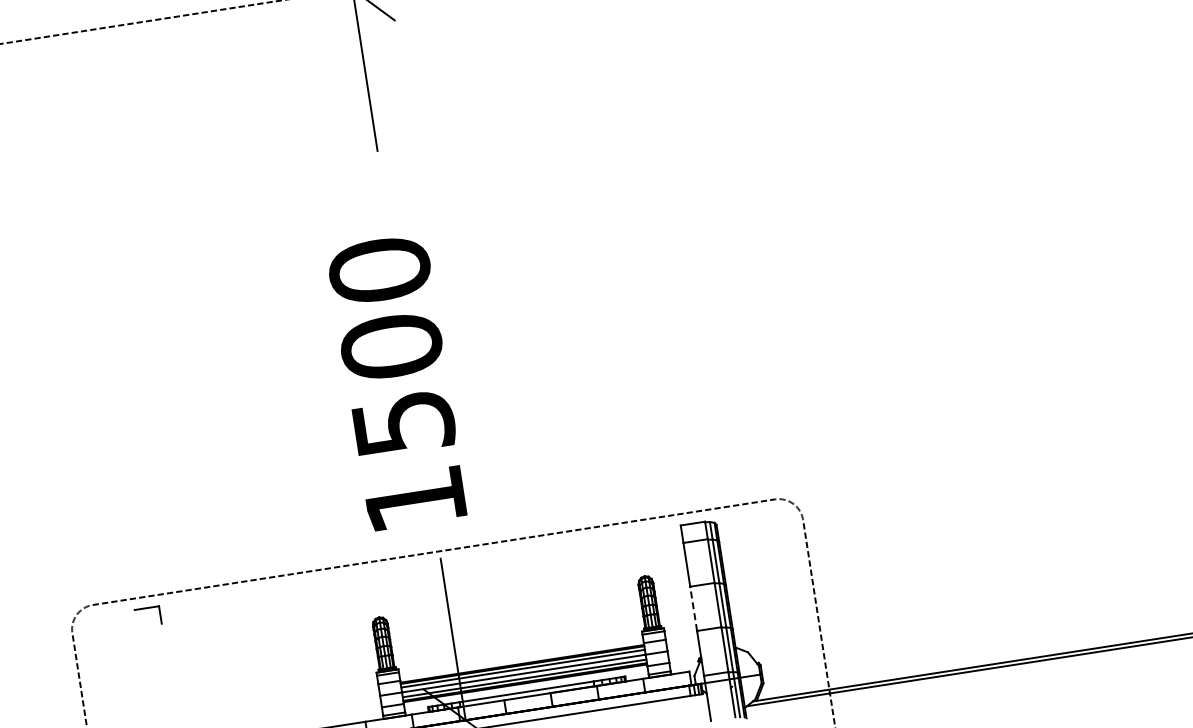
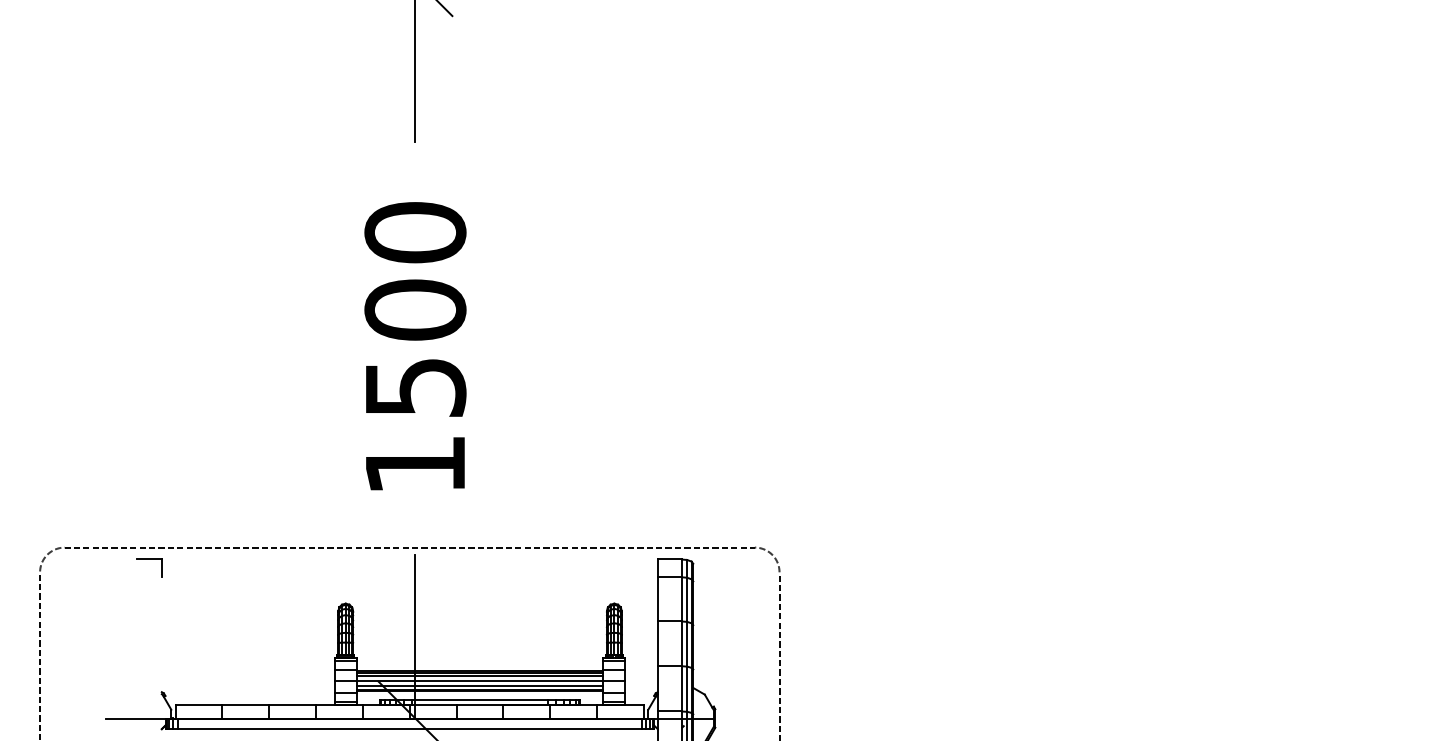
text: (397, 382) -> (415, 346), moved
part: (146, 608) -> (149, 559), moved
line: (693, 608) -> (657, 642), dashed -> solid

